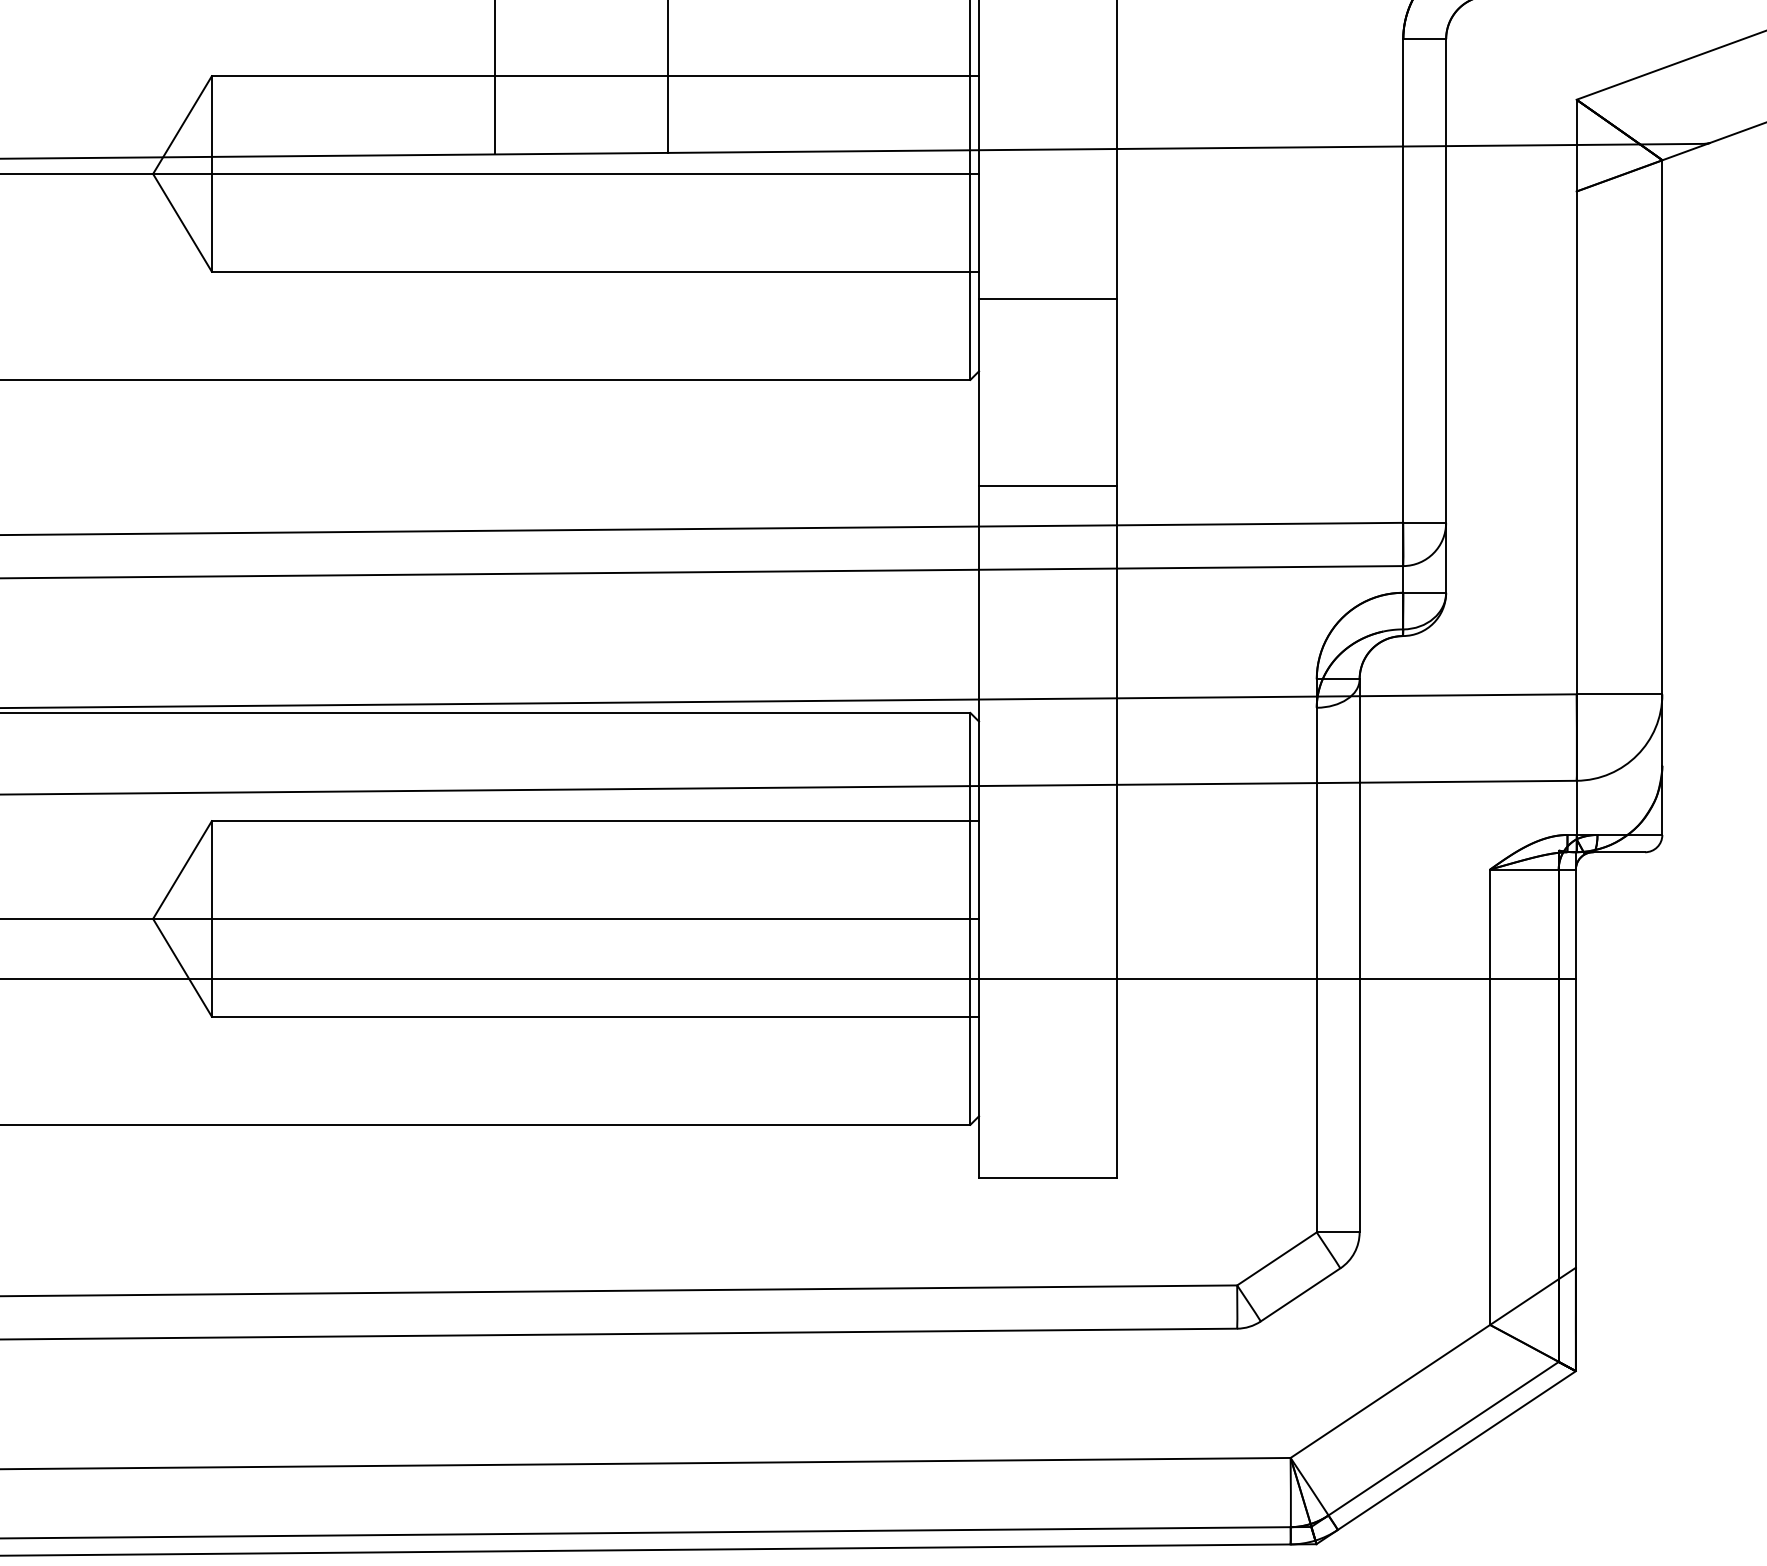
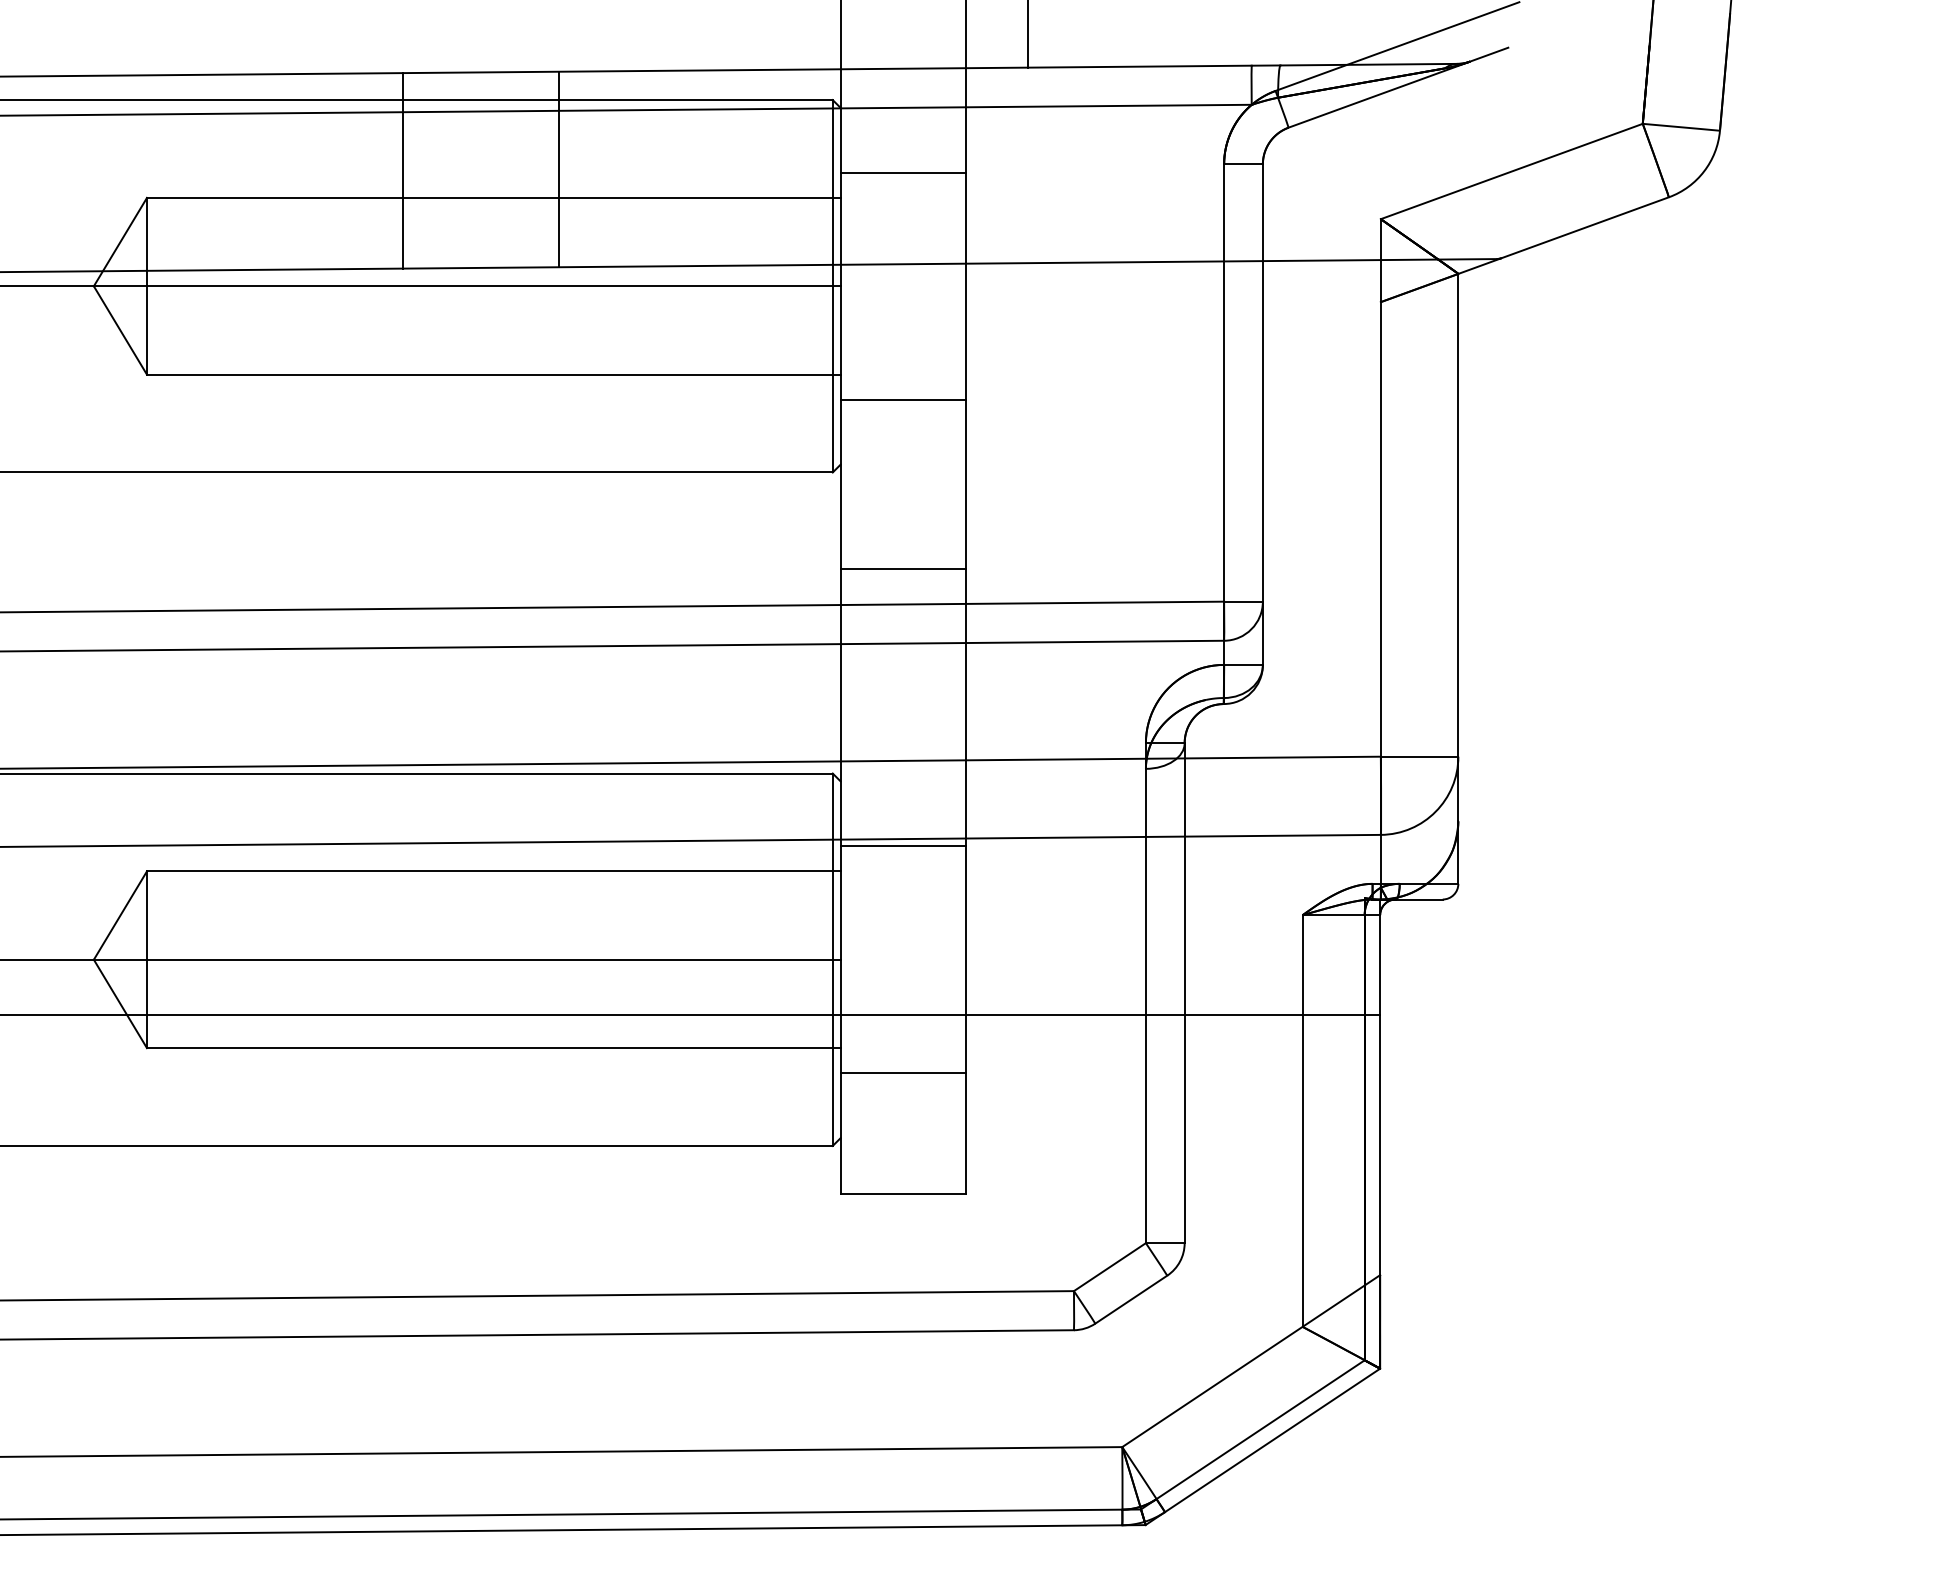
line: (1047, 48) -> (902, 172), added
line: (1047, 793) -> (902, 846), added
line: (1047, 1044) -> (902, 1073), added

